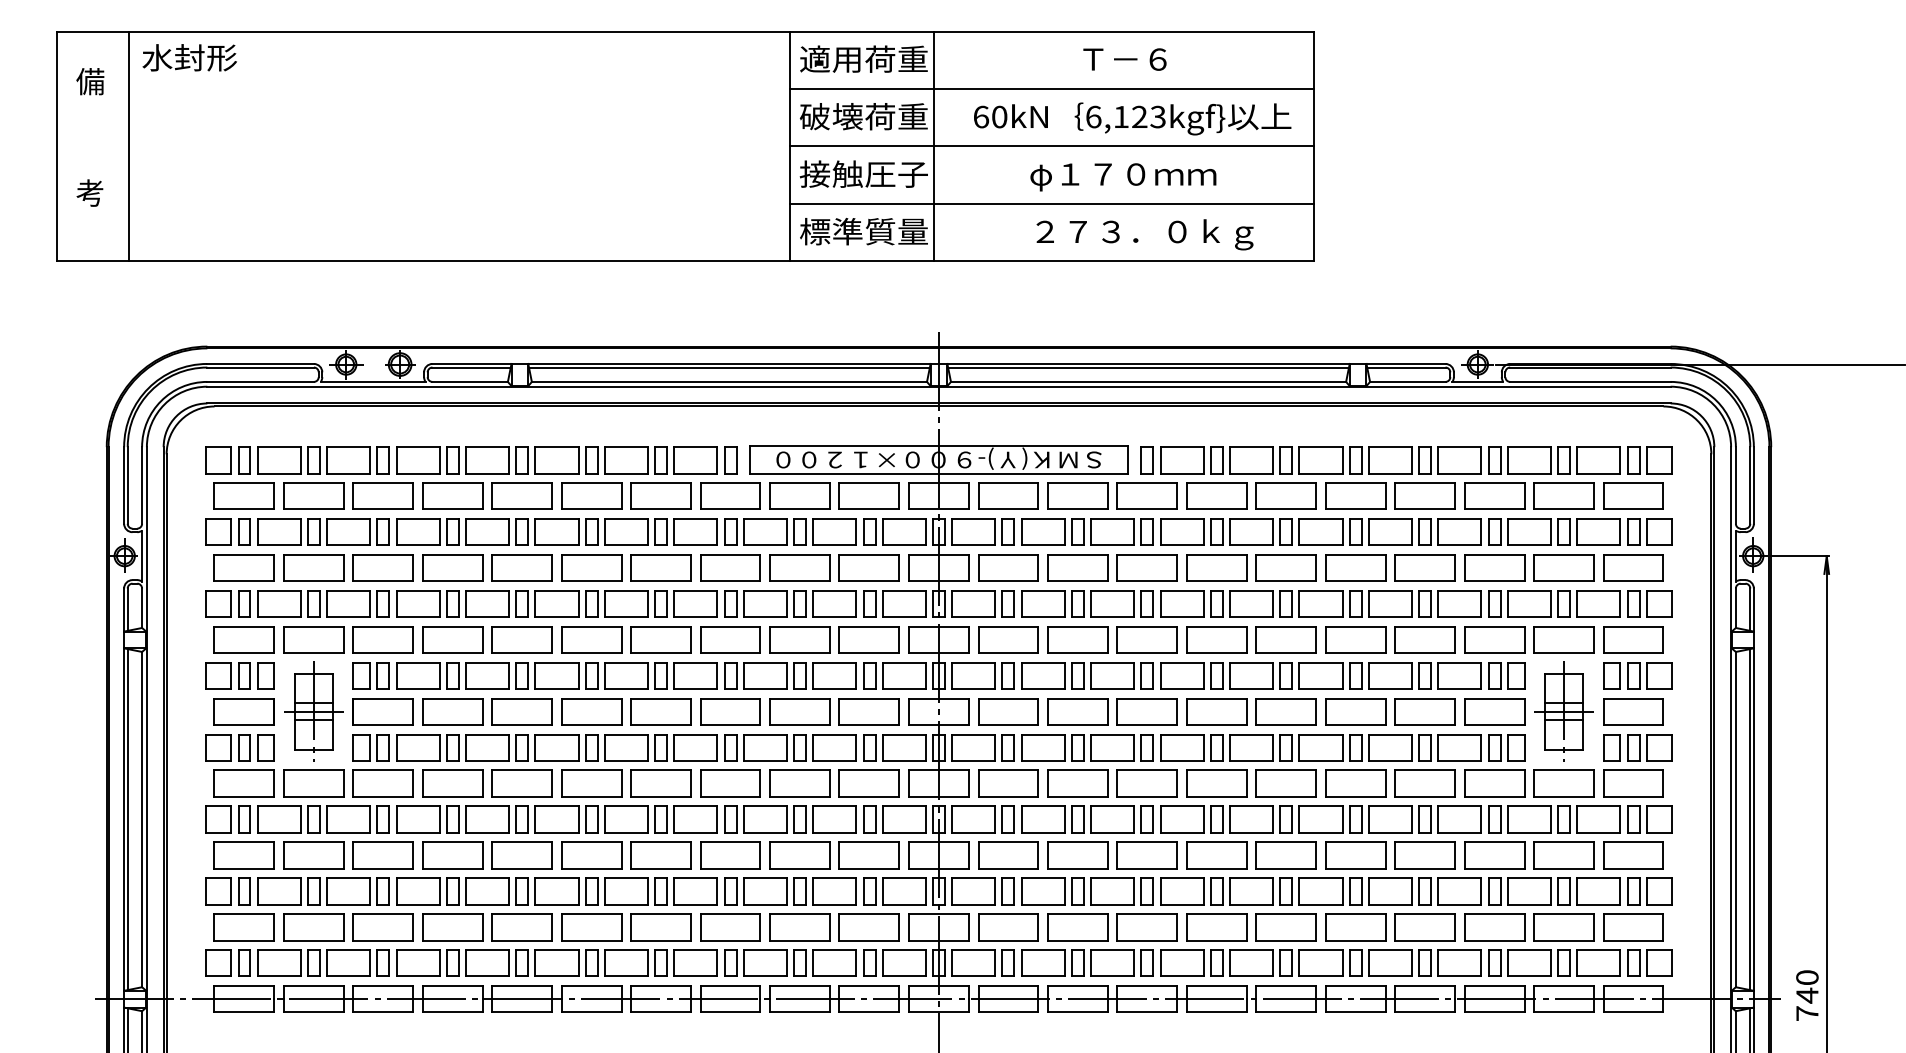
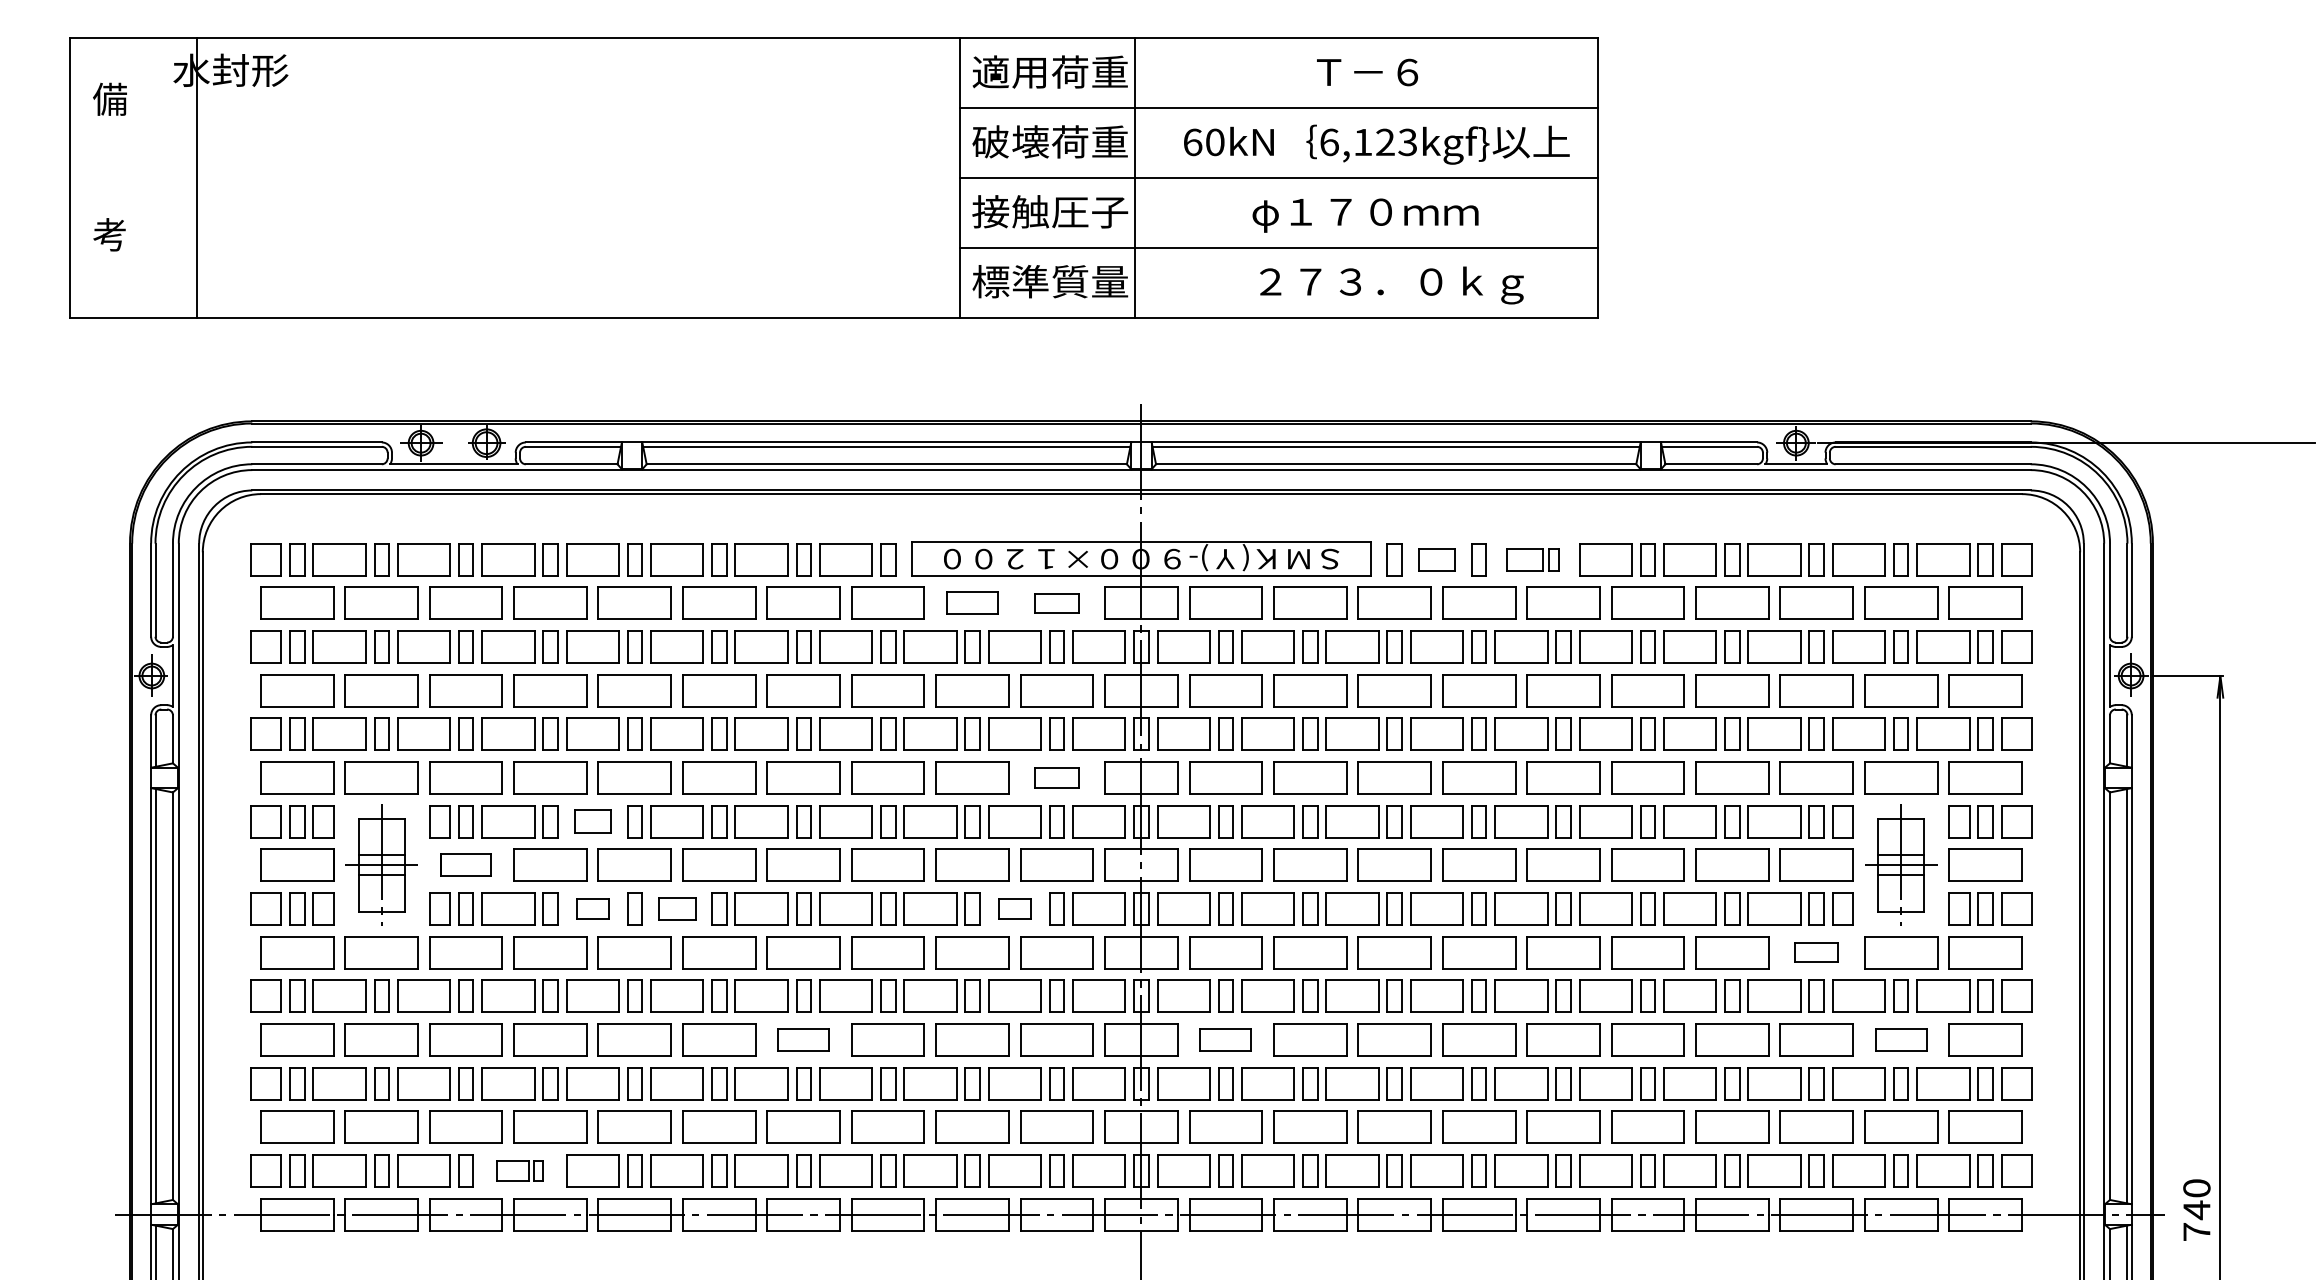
line: (128, 145) -> (196, 177), moved
part: (1181, 460) -> (1436, 559), size x0.7
part: (1260, 460) -> (1532, 559), size x0.7
part: (799, 495) -> (972, 602), size x0.7
part: (869, 495) -> (1056, 602), size x0.6
part: (869, 639) -> (1056, 777), size x0.6
part: (487, 675) -> (592, 821), size x0.7
part: (382, 711) -> (465, 864), size x0.7
part: (487, 747) -> (592, 908), size x0.6
part: (556, 747) -> (676, 908), size x0.7
part: (834, 747) -> (1014, 908), size x0.6
part: (1494, 783) -> (1816, 952), size x0.6
part: (660, 855) -> (803, 1039), size x0.7
part: (1008, 855) -> (1225, 1039), size x0.7
part: (1564, 855) -> (1901, 1039), size x0.7
part: (427, 962) -> (519, 1170), size x0.6

